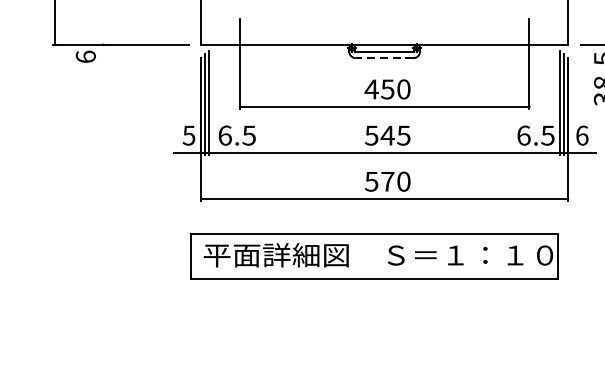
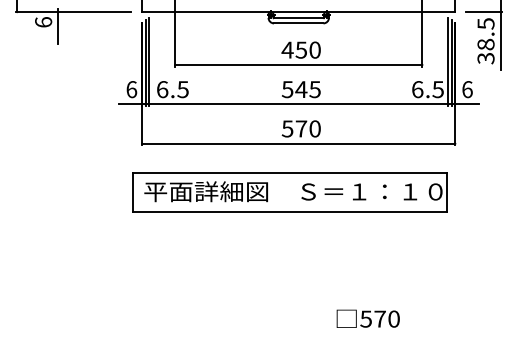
line: (384, 58) -> (298, 23), dashed -> solid
line: (103, 60) -> (58, 25), added
text: (188, 135) -> (131, 89), 5 -> 6

